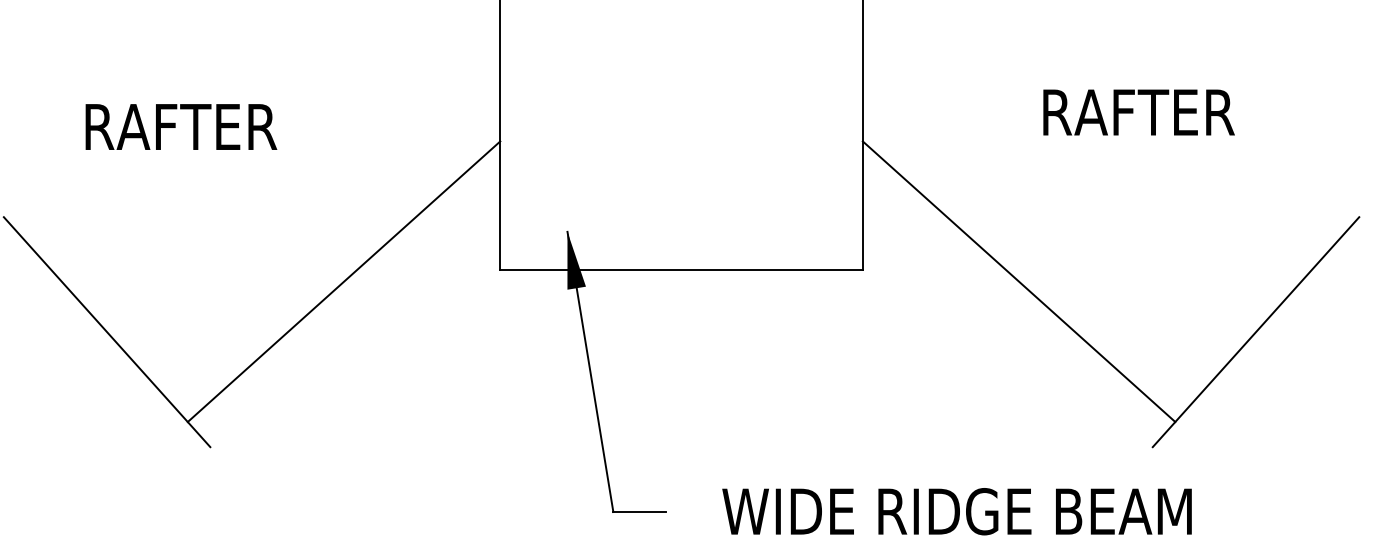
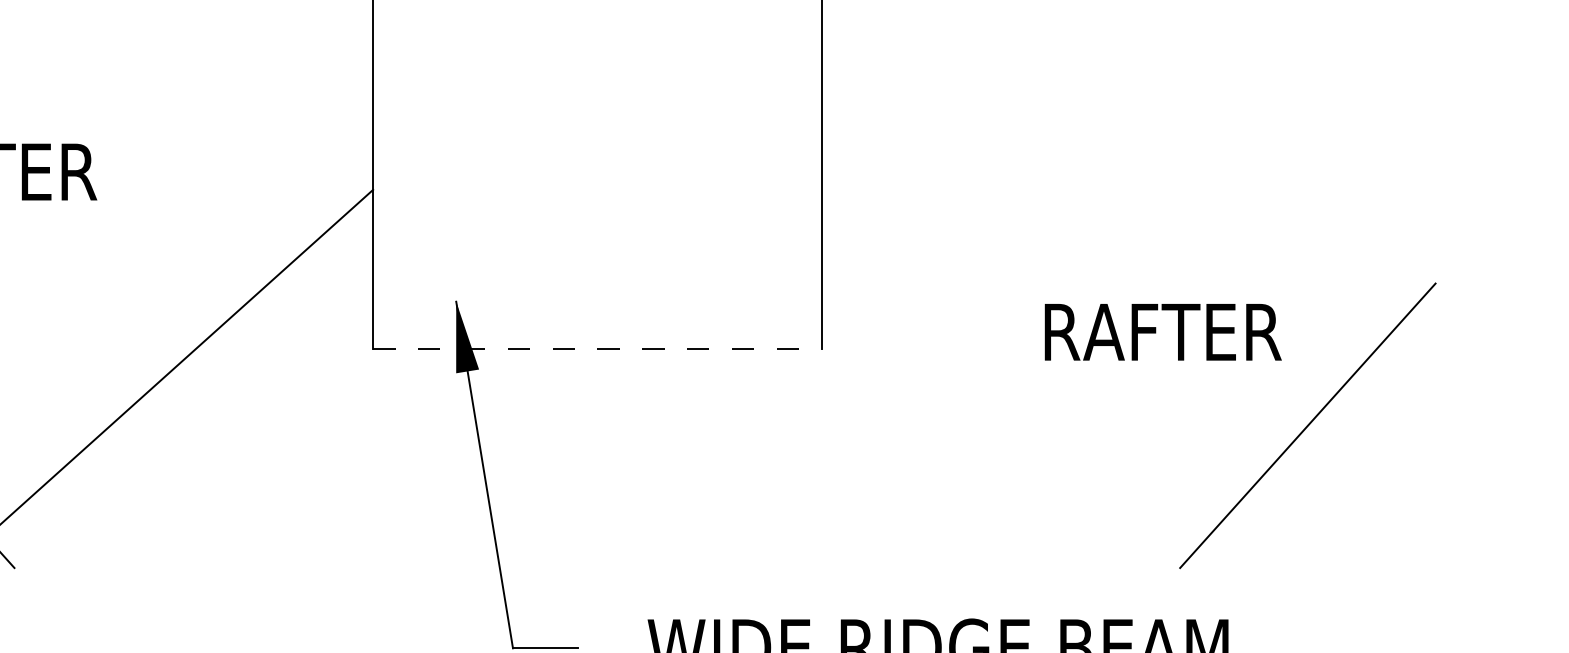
text: (1138, 112) -> (1162, 332), moved
line: (682, 269) -> (598, 348), solid -> dashed
line: (1018, 281) -> (1014, 363), removed

